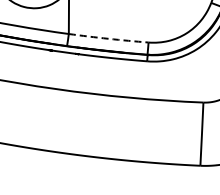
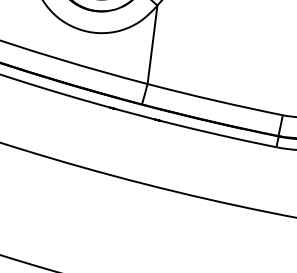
arc: (108, 38) -> (214, 99), dashed -> solid

